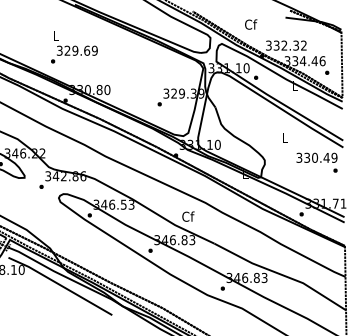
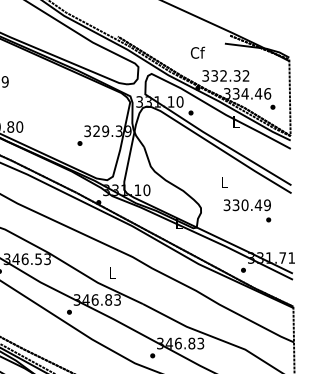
text: (251, 24) -> (198, 52), moved
text: (316, 162) -> (246, 210), moved
text: (188, 216) -> (113, 272), Cf -> L

